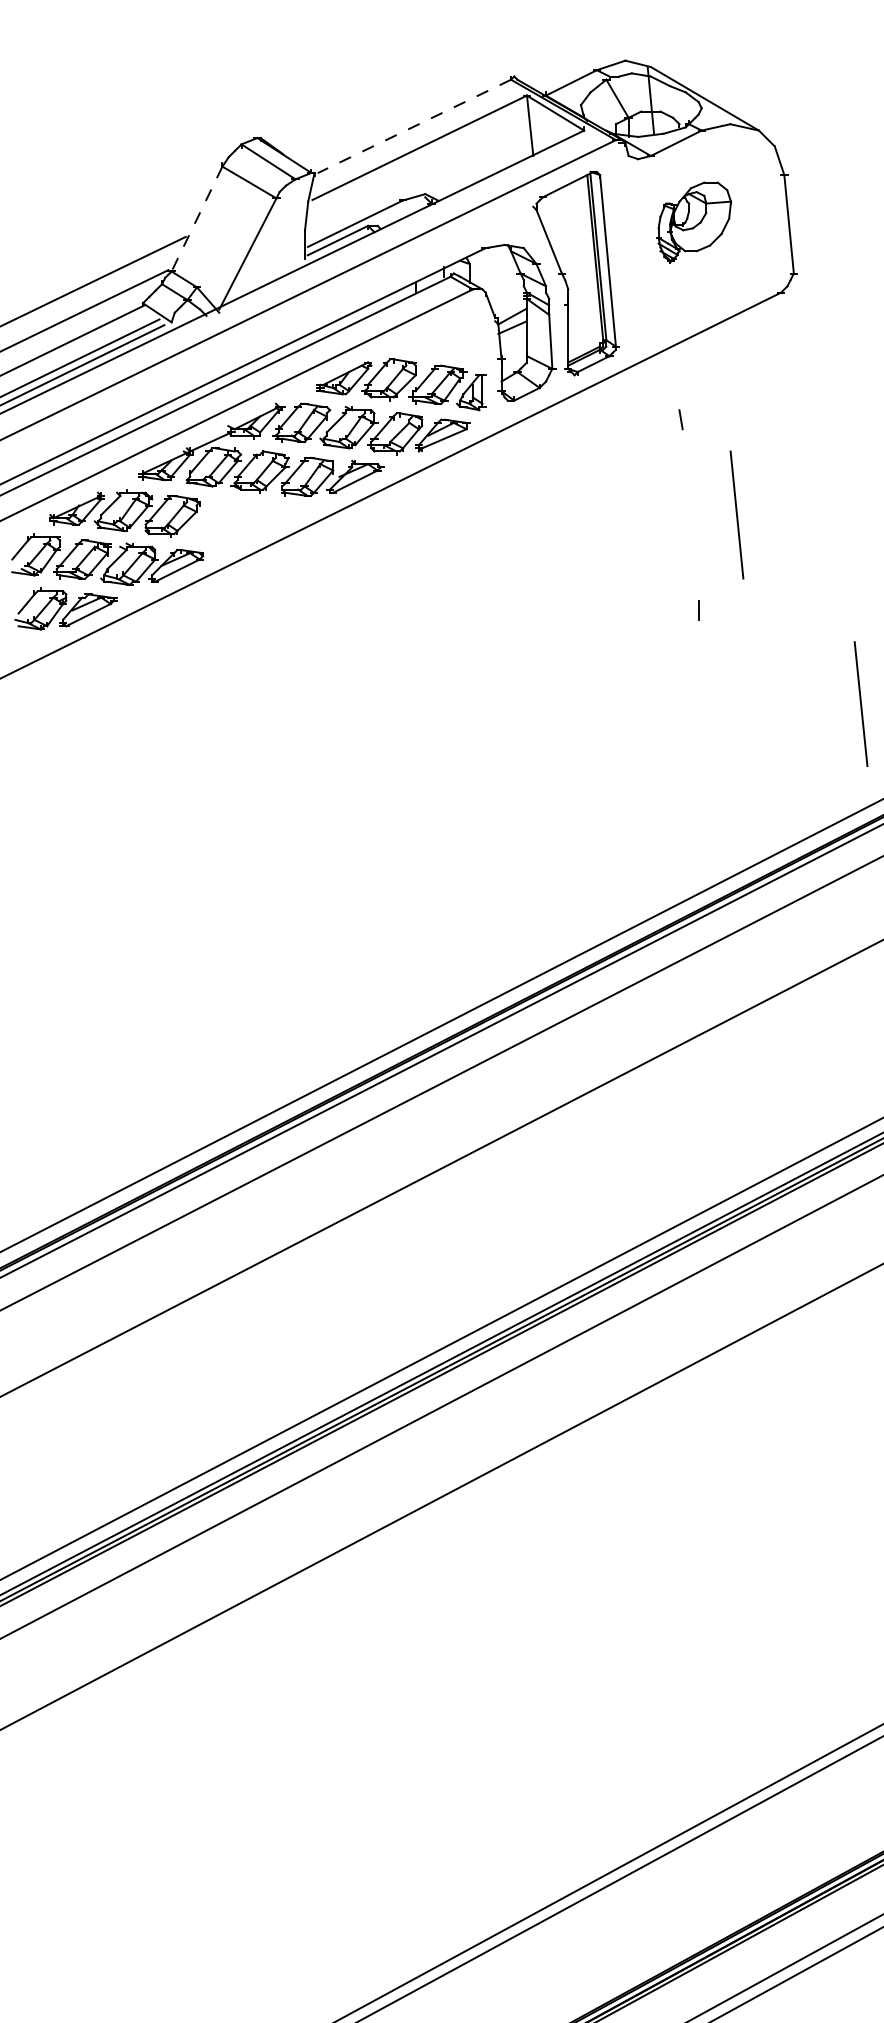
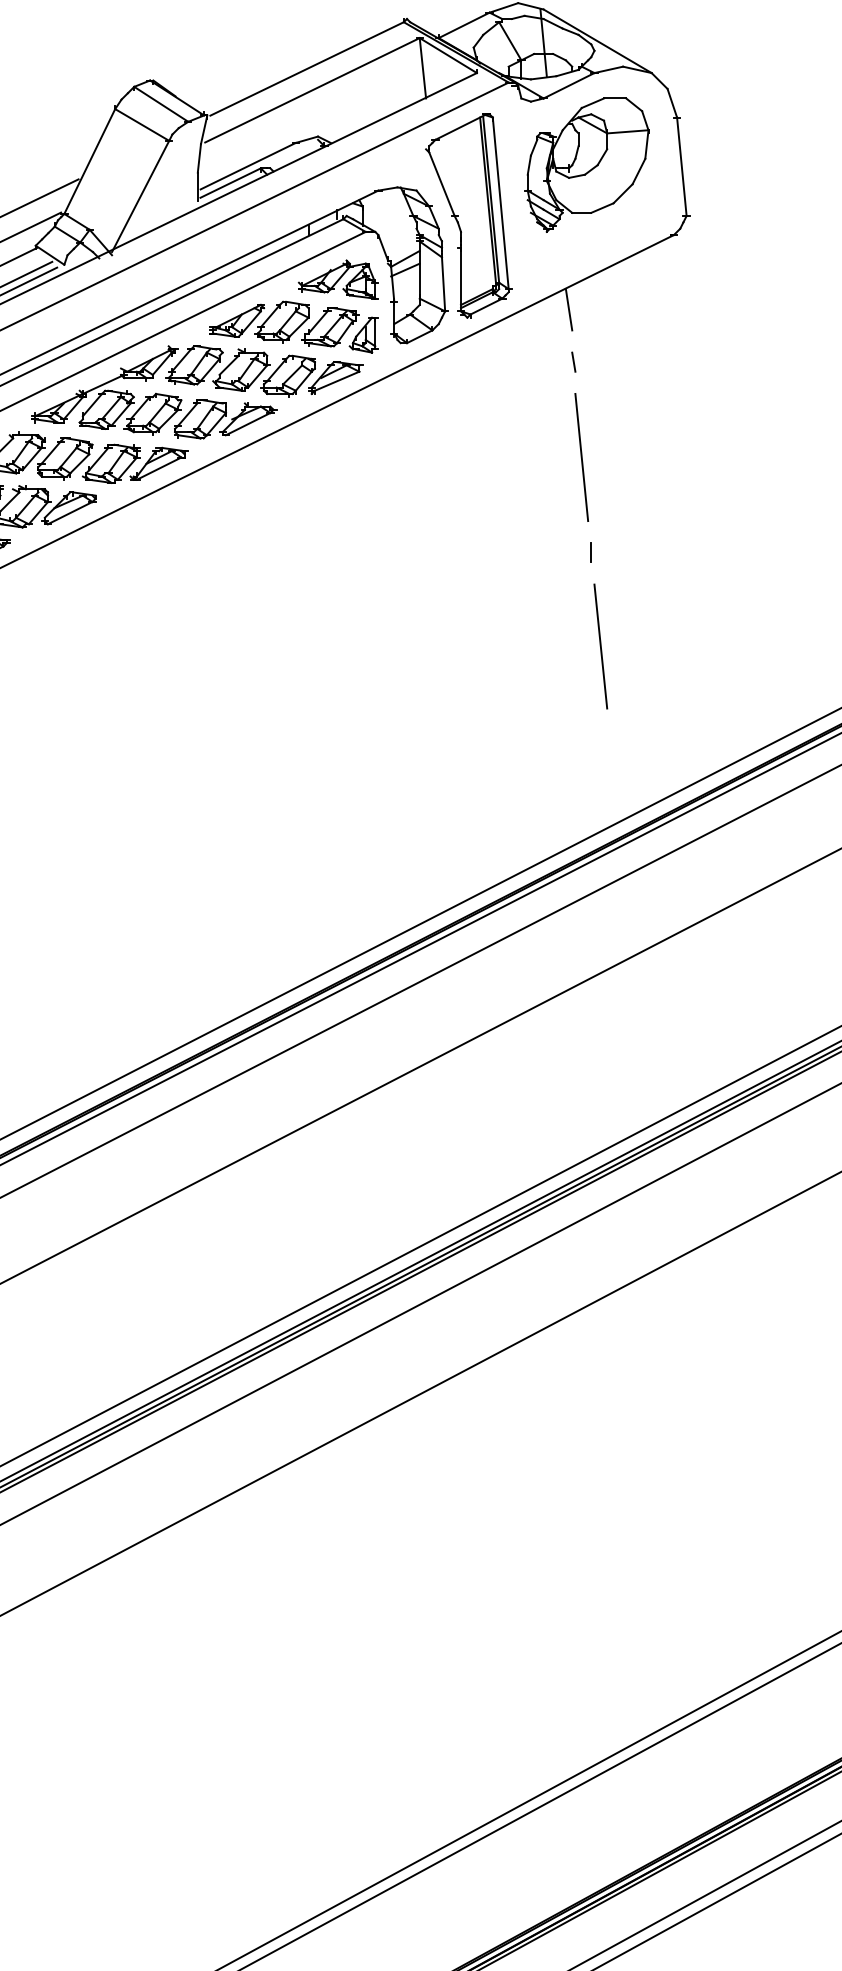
line: (413, 126) -> (306, 68), dashed -> solid
line: (196, 219) -> (89, 161), dashed -> solid
part: (693, 222) -> (586, 164), size x1.67
part: (445, 337) -> (338, 279), added
line: (676, 366) -> (569, 308), added
line: (736, 514) -> (581, 456), moved
part: (242, 521) -> (135, 463), added
line: (860, 703) -> (600, 645), moved

